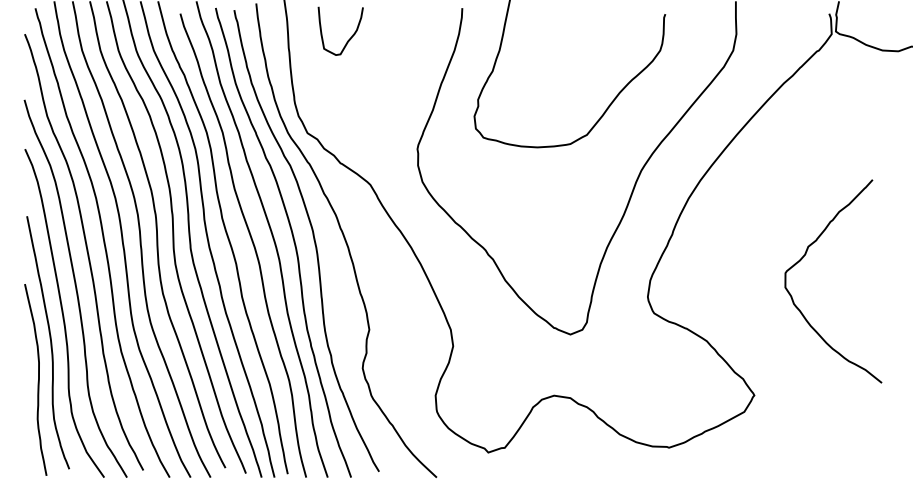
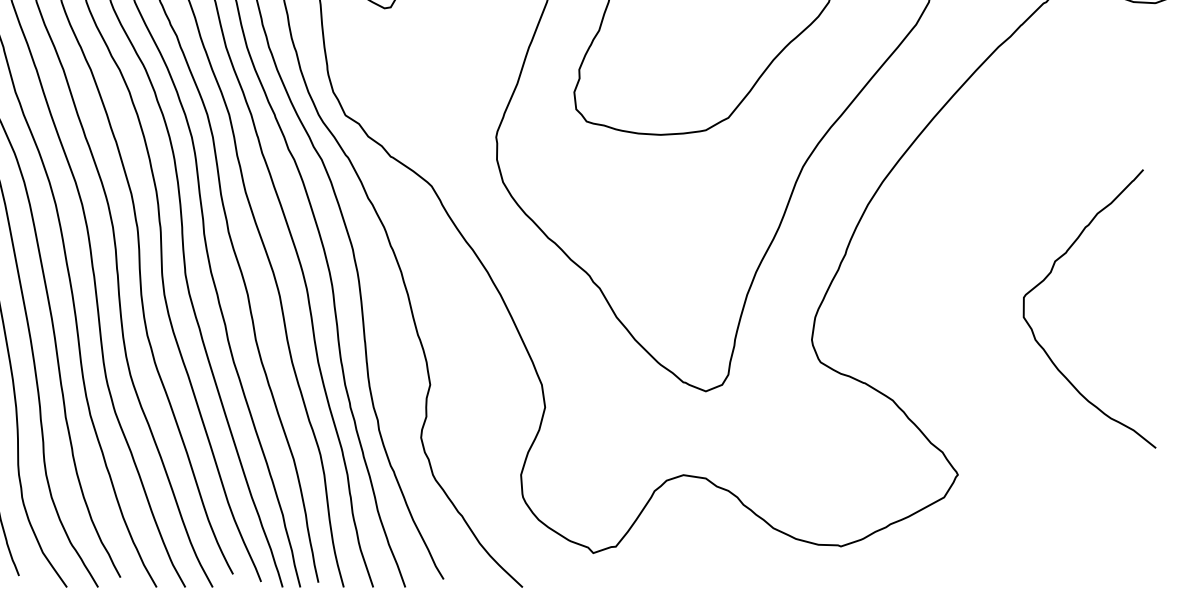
curve: (803, 258) -> (1048, 277), moved

